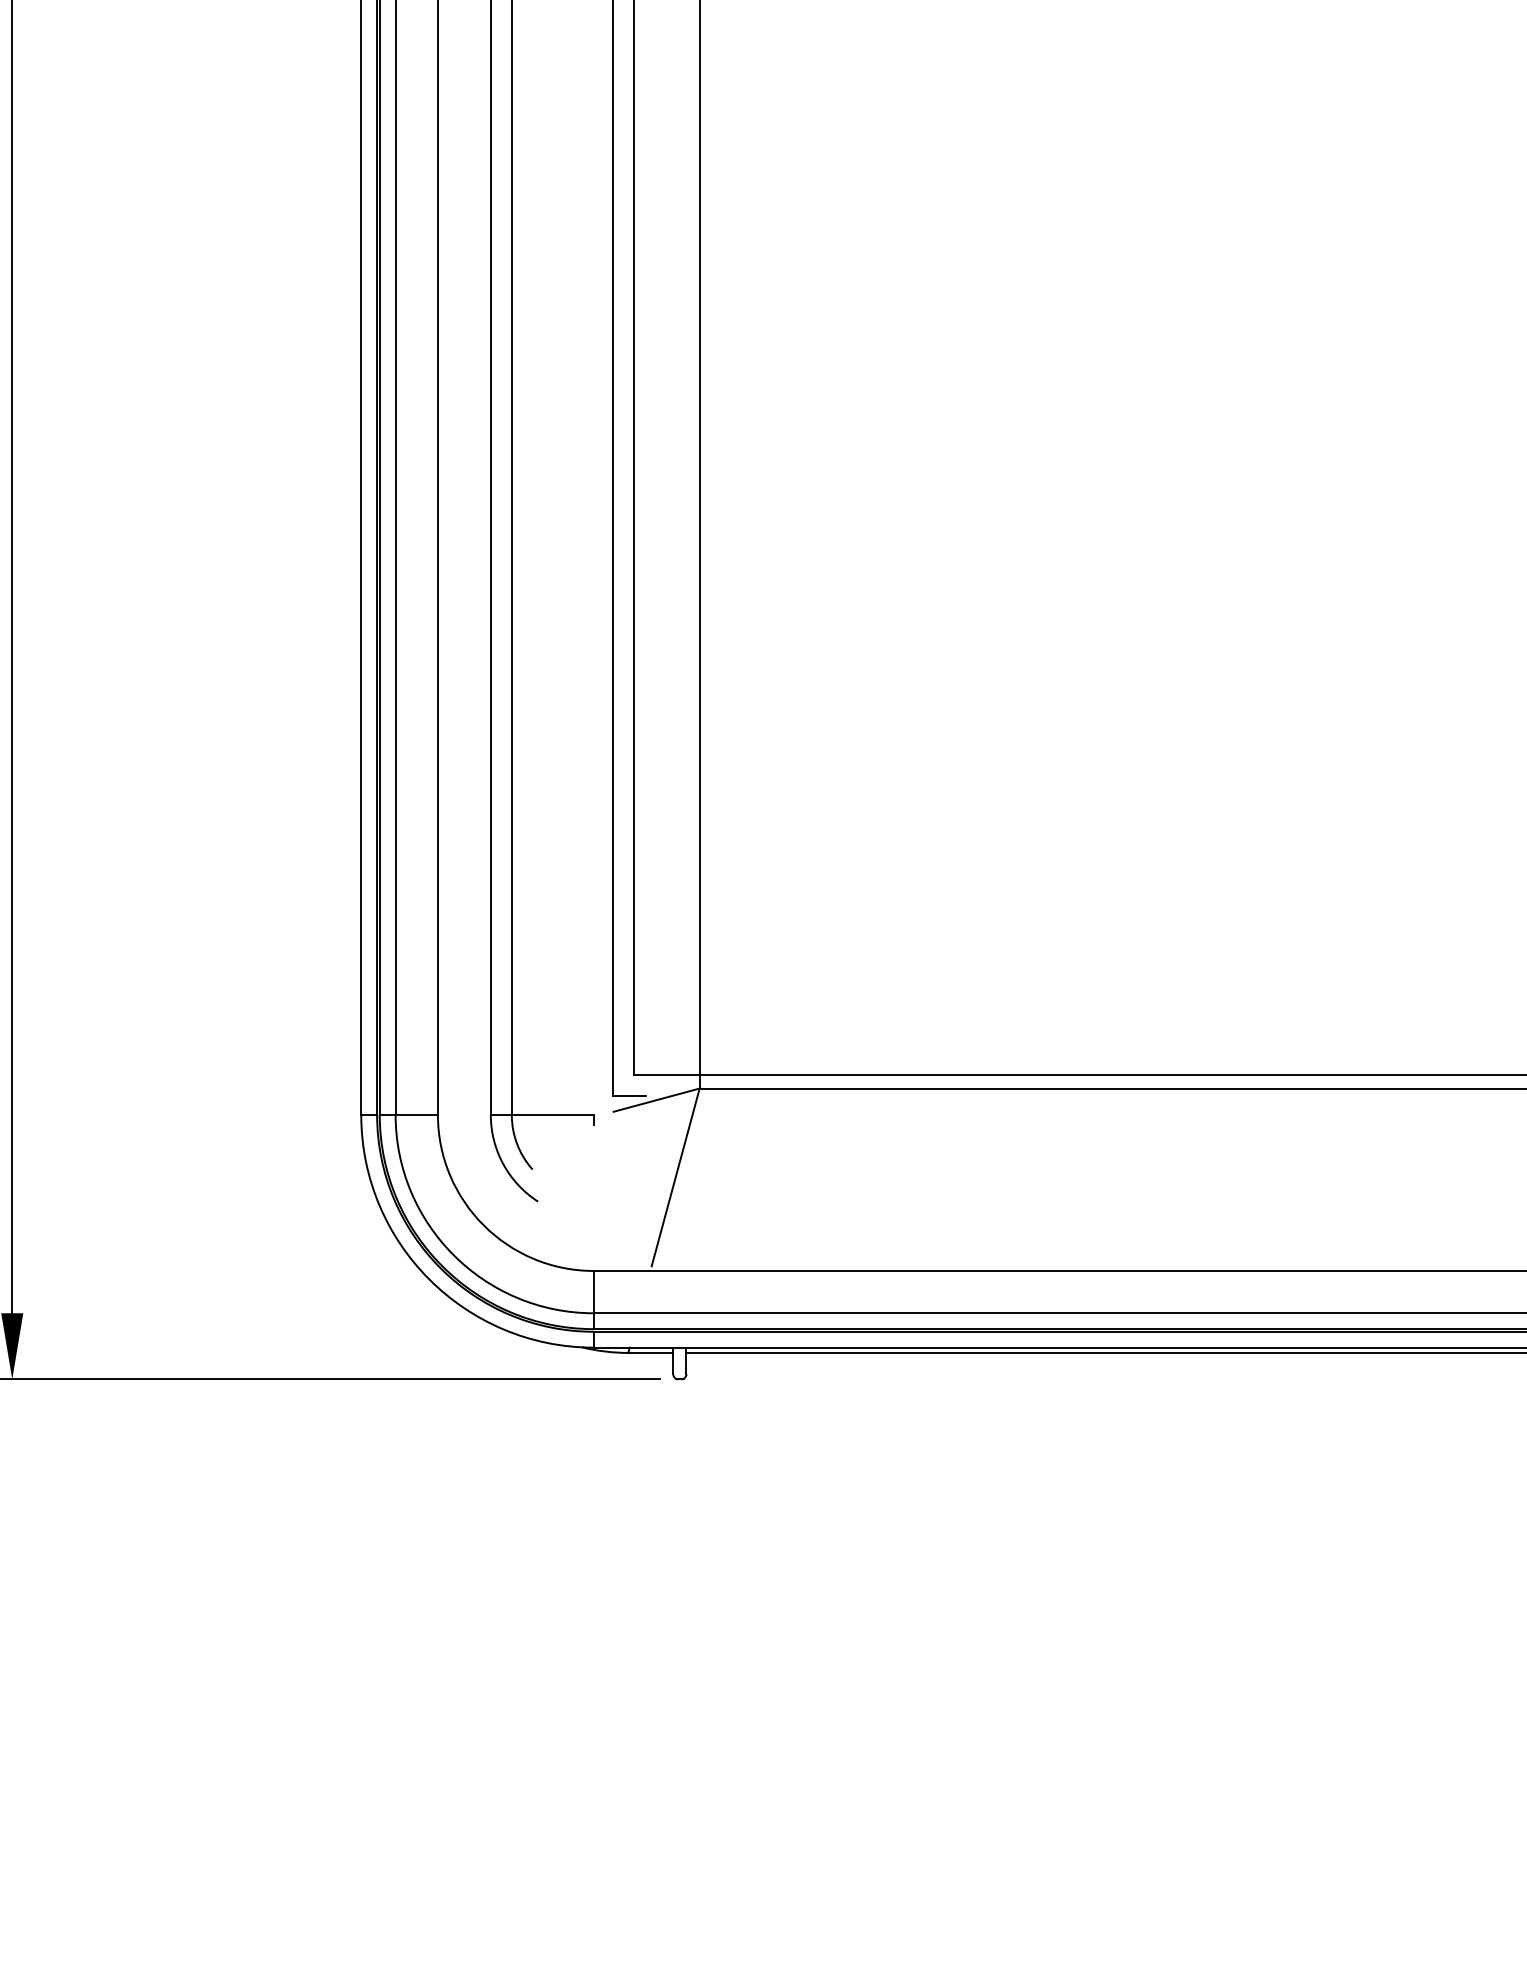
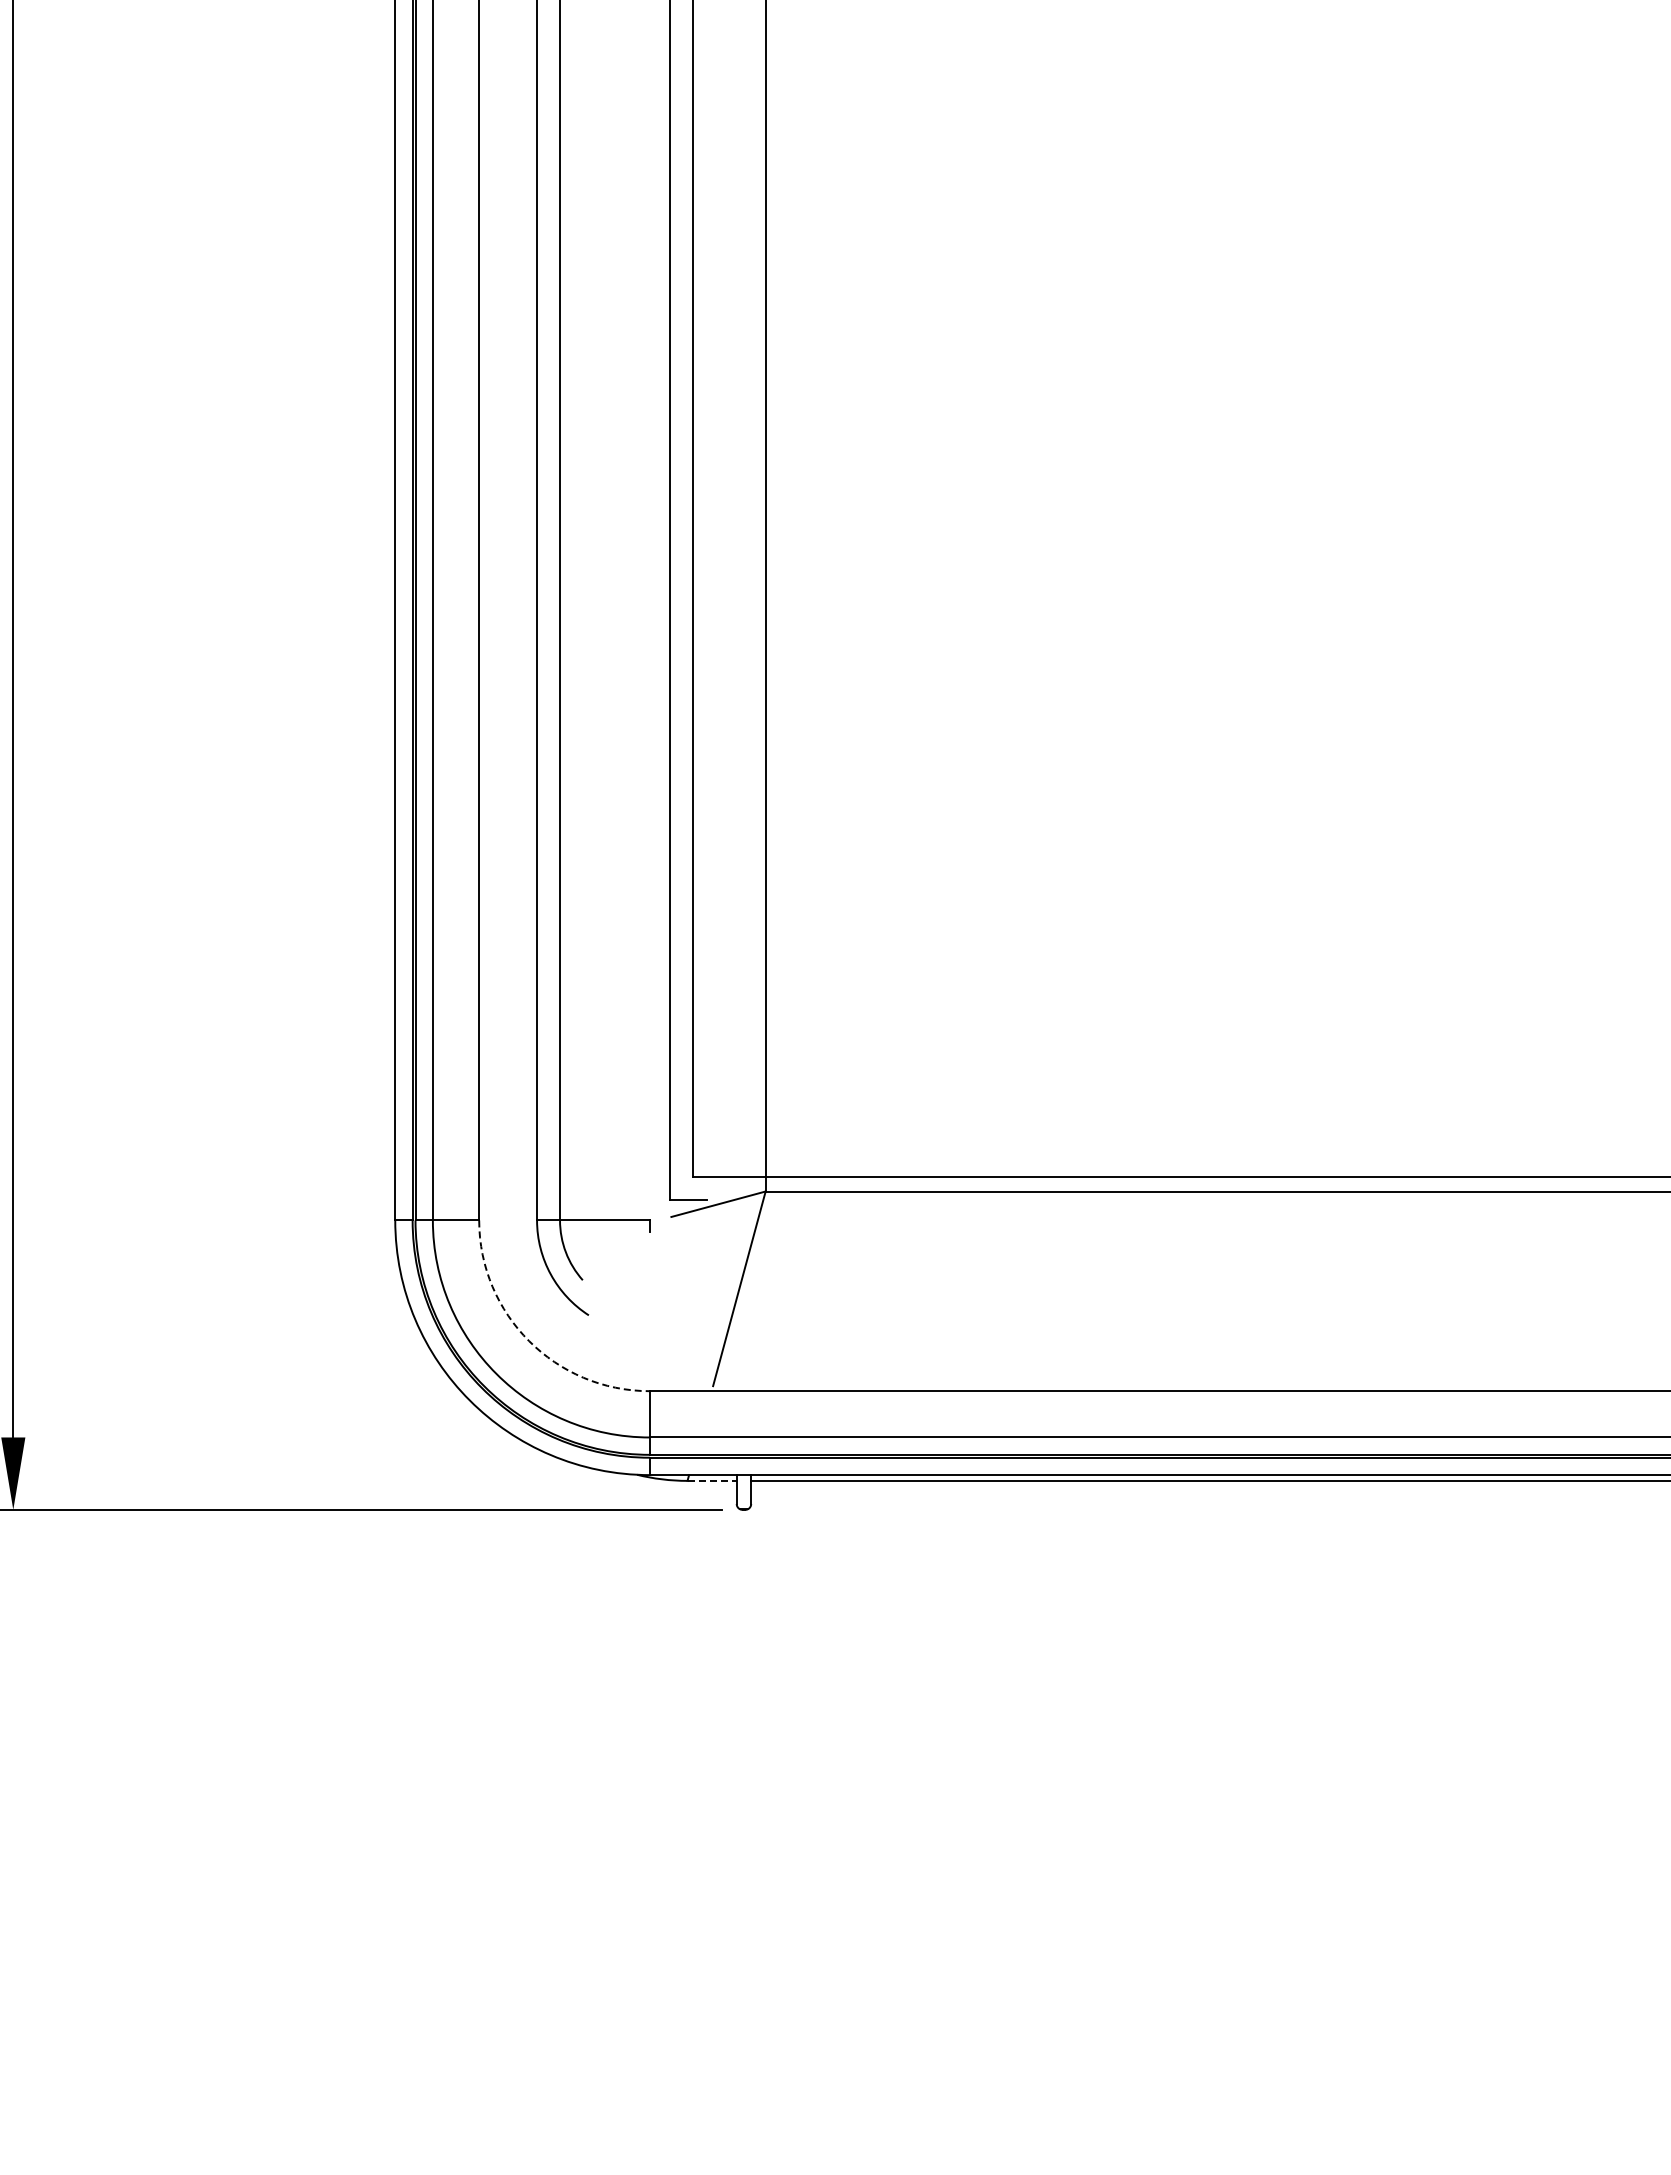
arc: (483, 1225) -> (529, 1341), solid -> dashed
line: (651, 1352) -> (712, 1480), solid -> dashed

